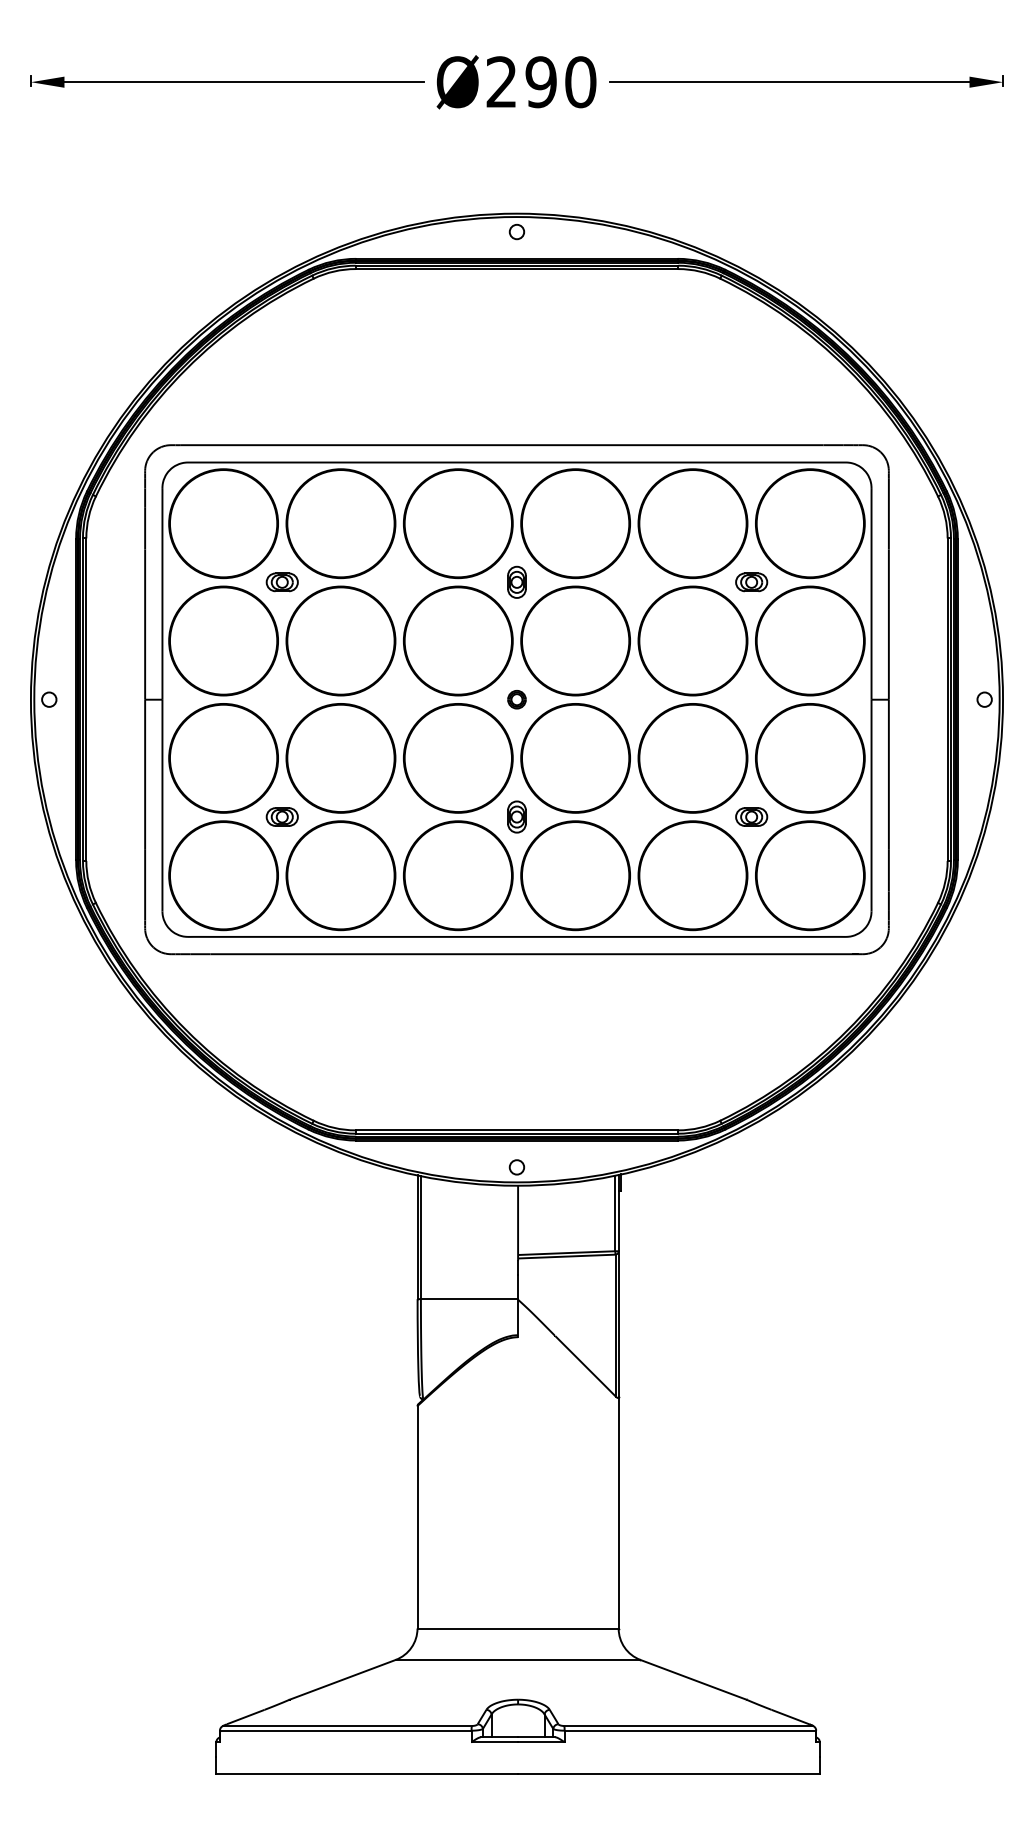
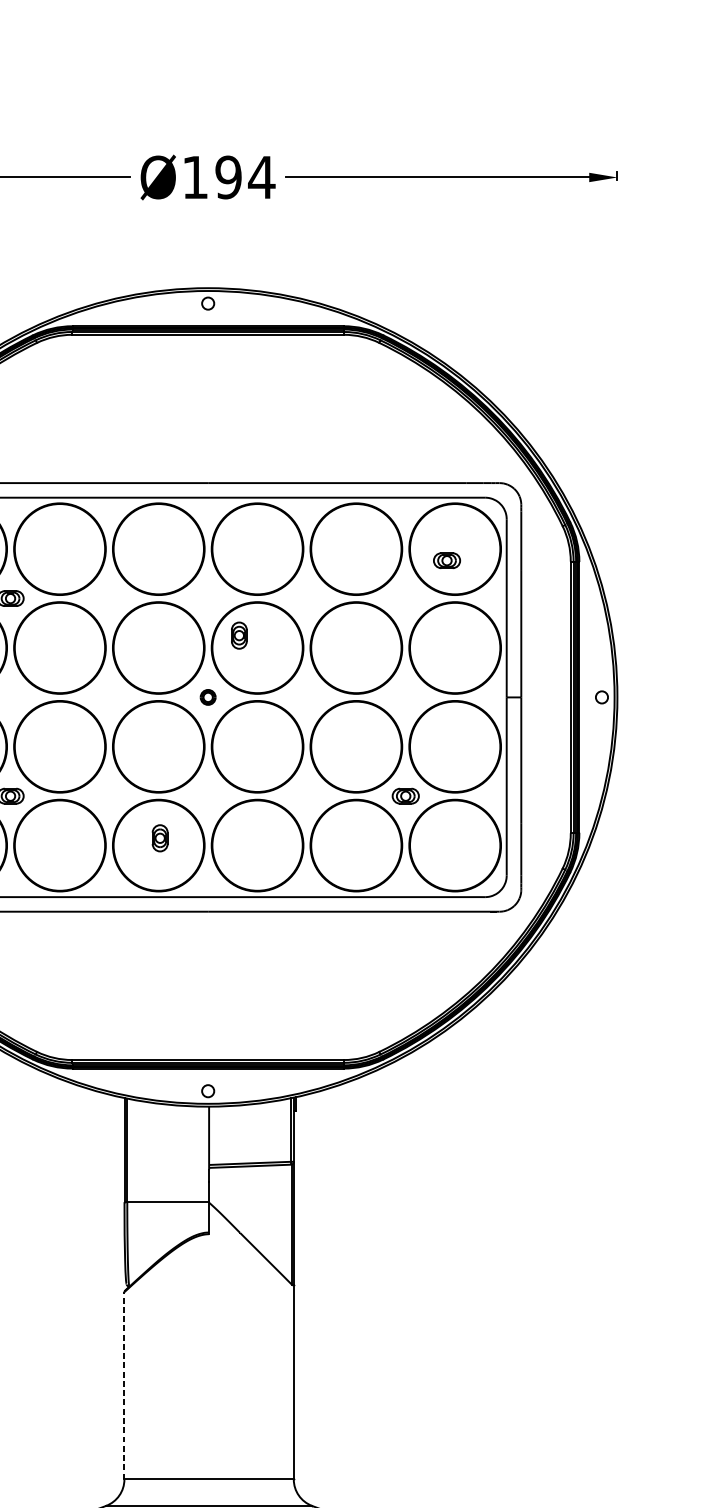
text: (541, 82) -> (228, 177), 290 -> 194
part: (516, 581) -> (238, 634), moved
part: (751, 582) -> (446, 560), moved
part: (516, 816) -> (159, 837), moved
line: (417, 1516) -> (124, 1385), solid -> dashed

